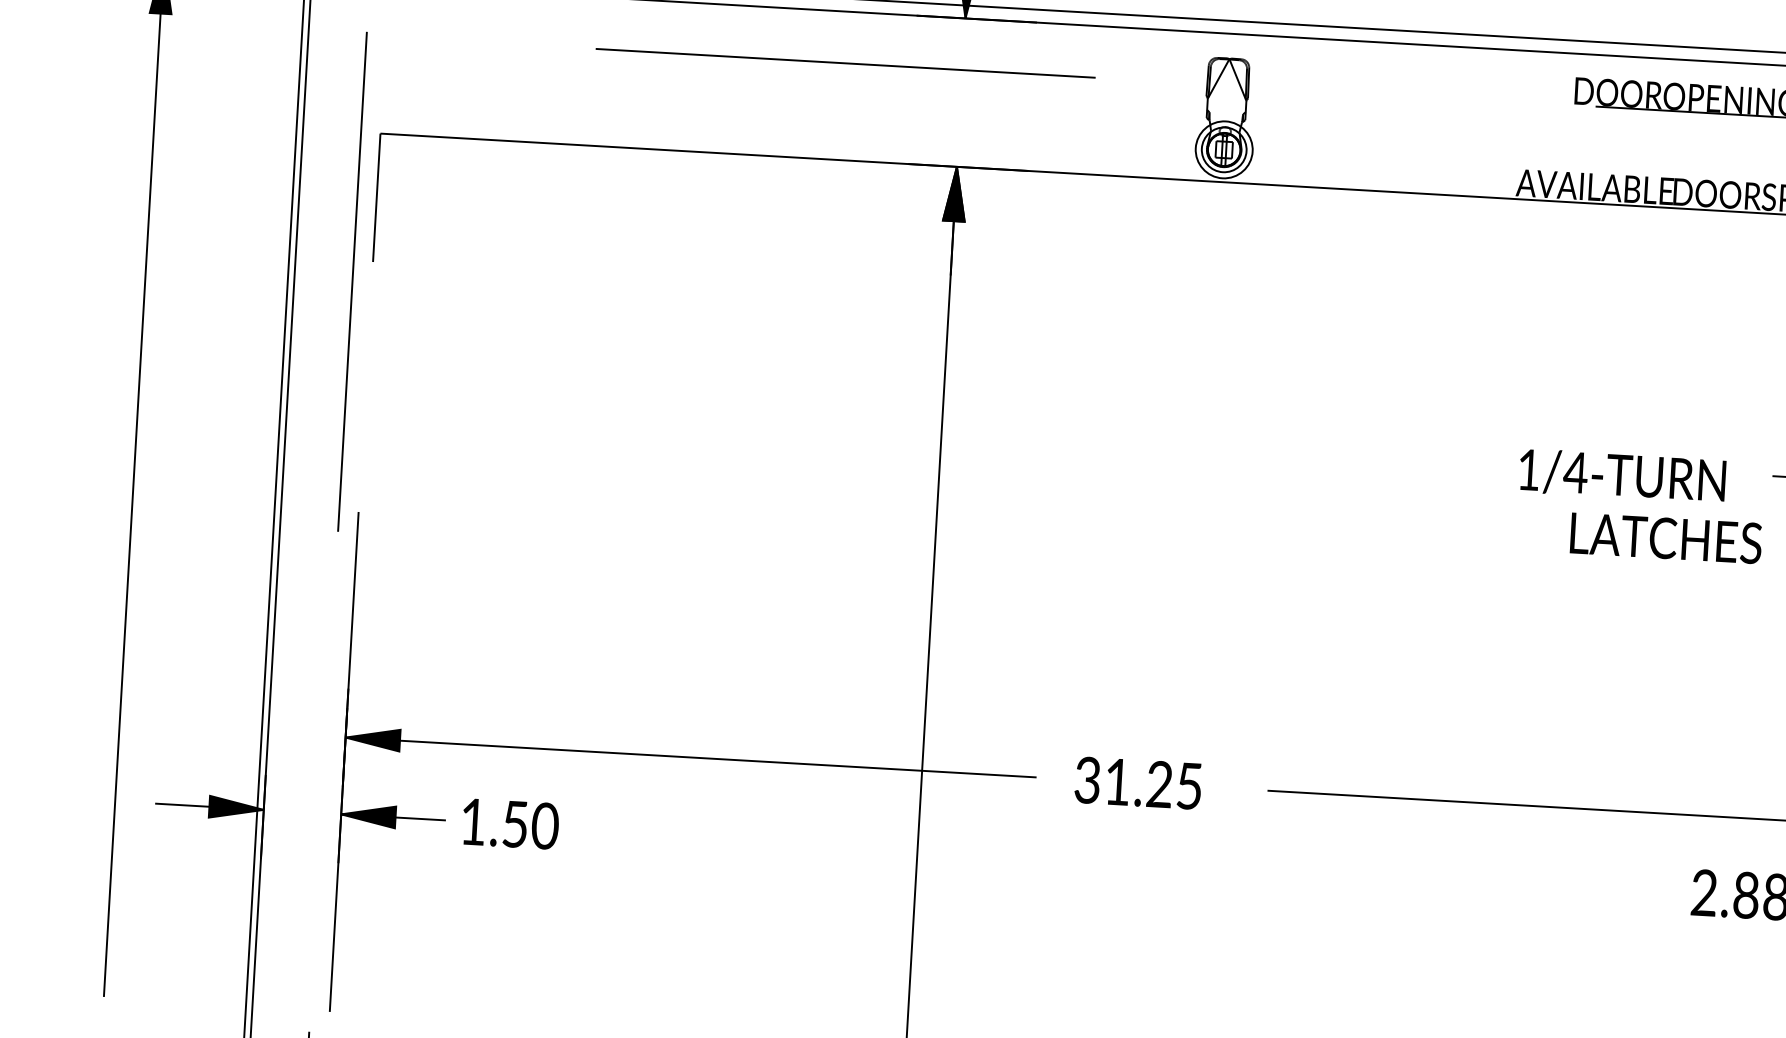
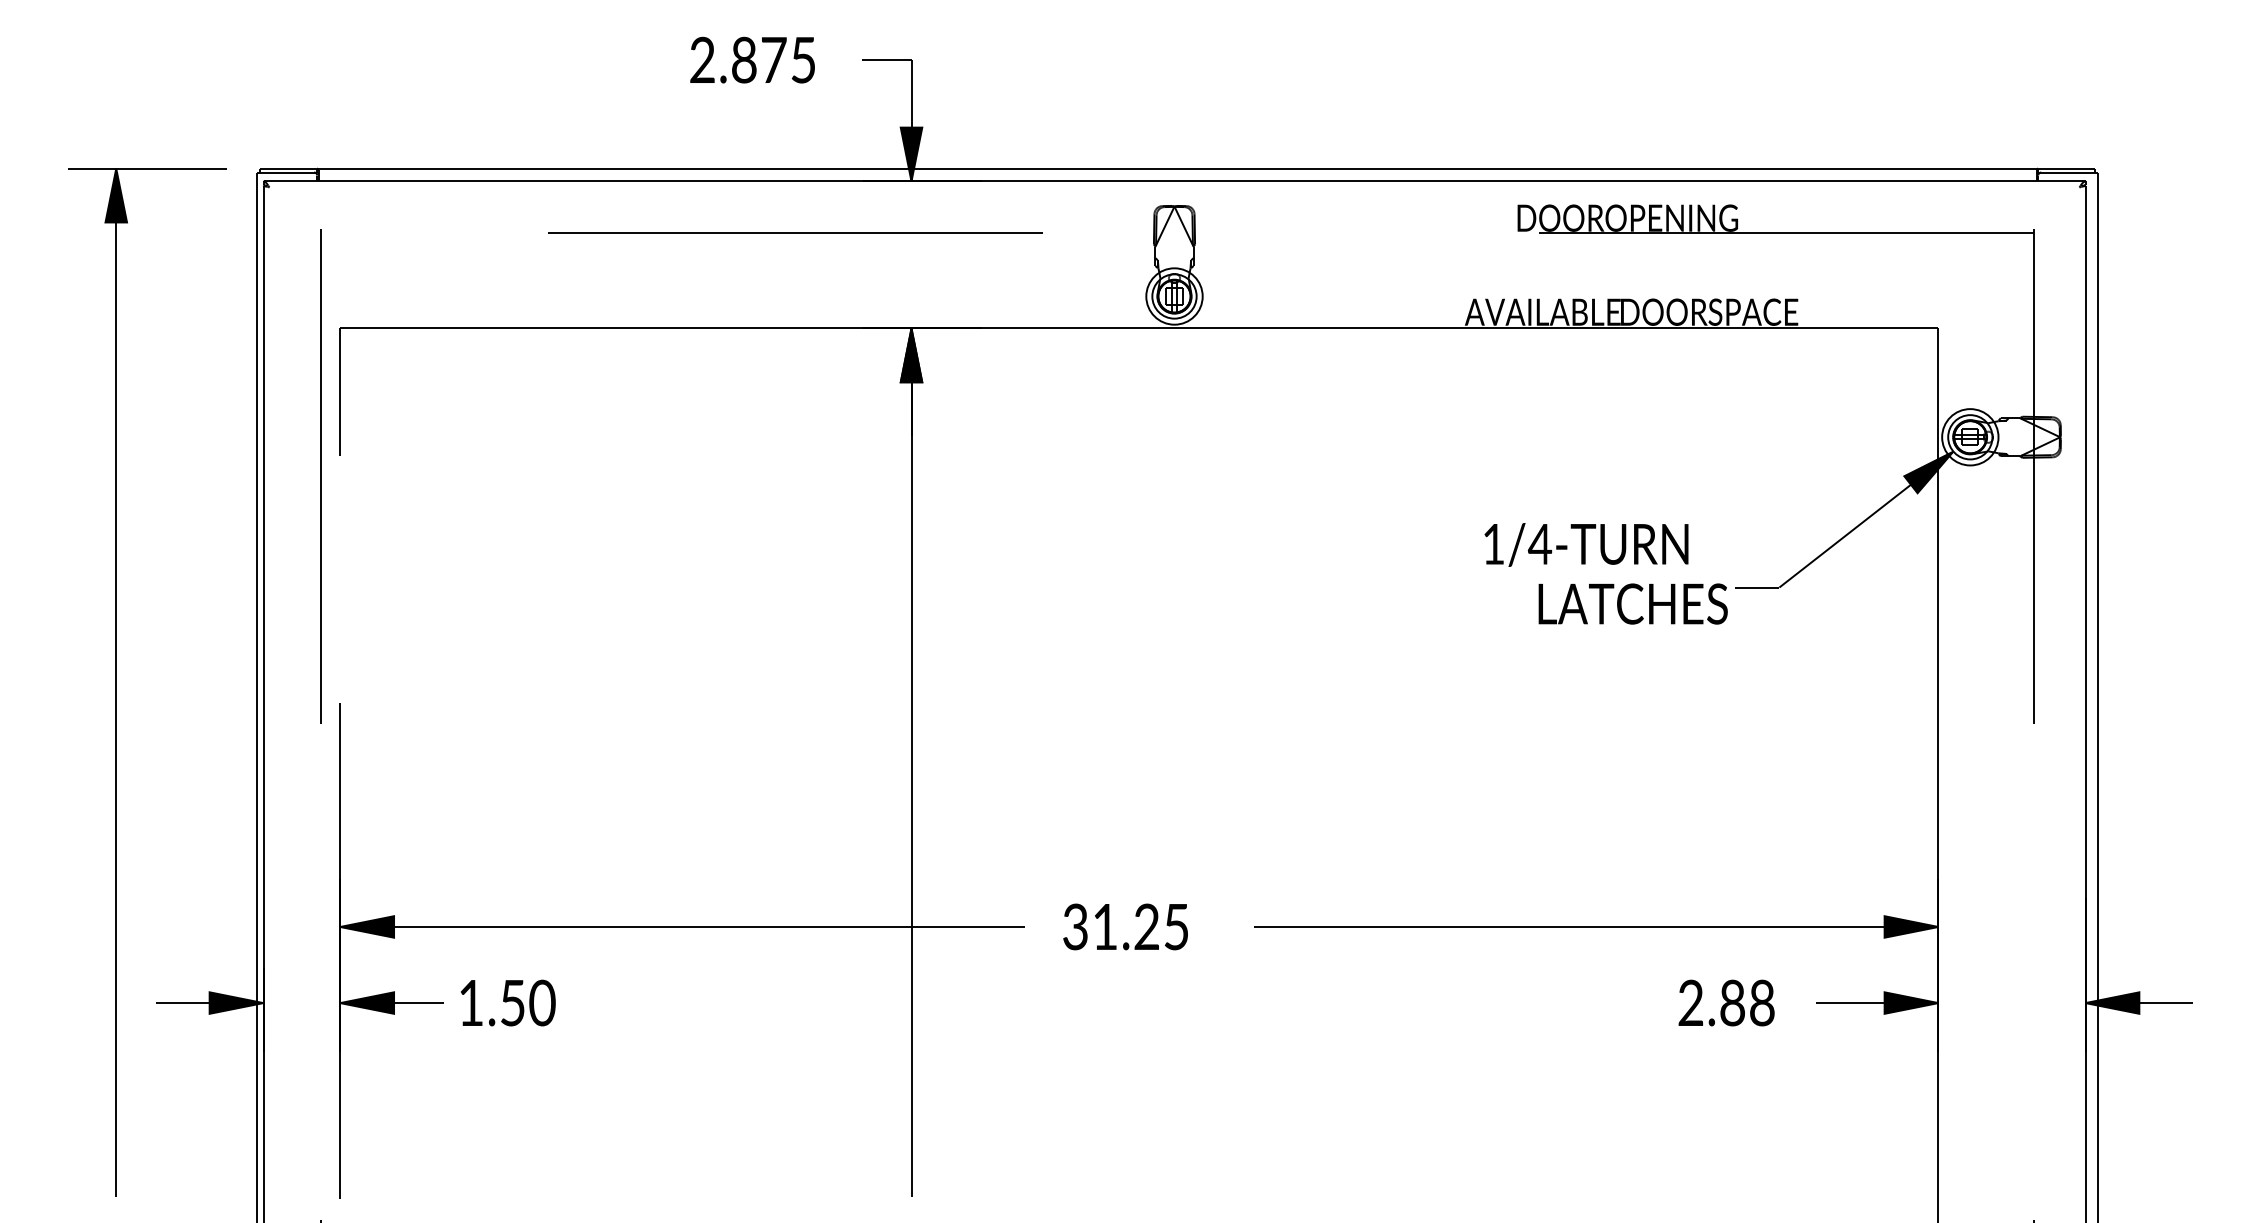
text: (1640, 505) -> (1605, 573), moved

